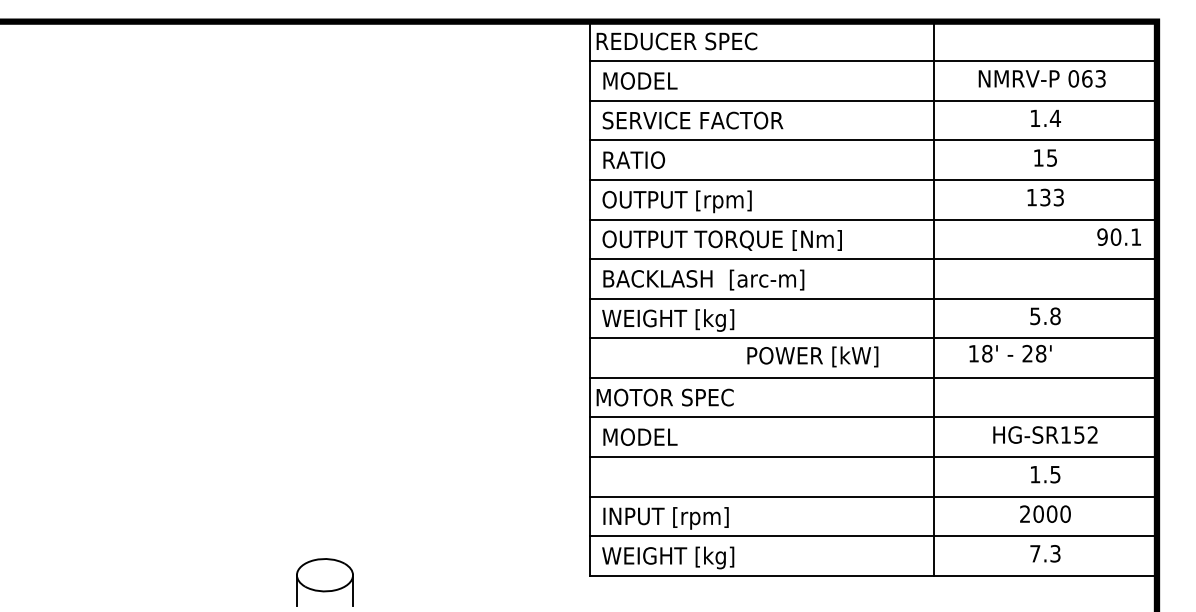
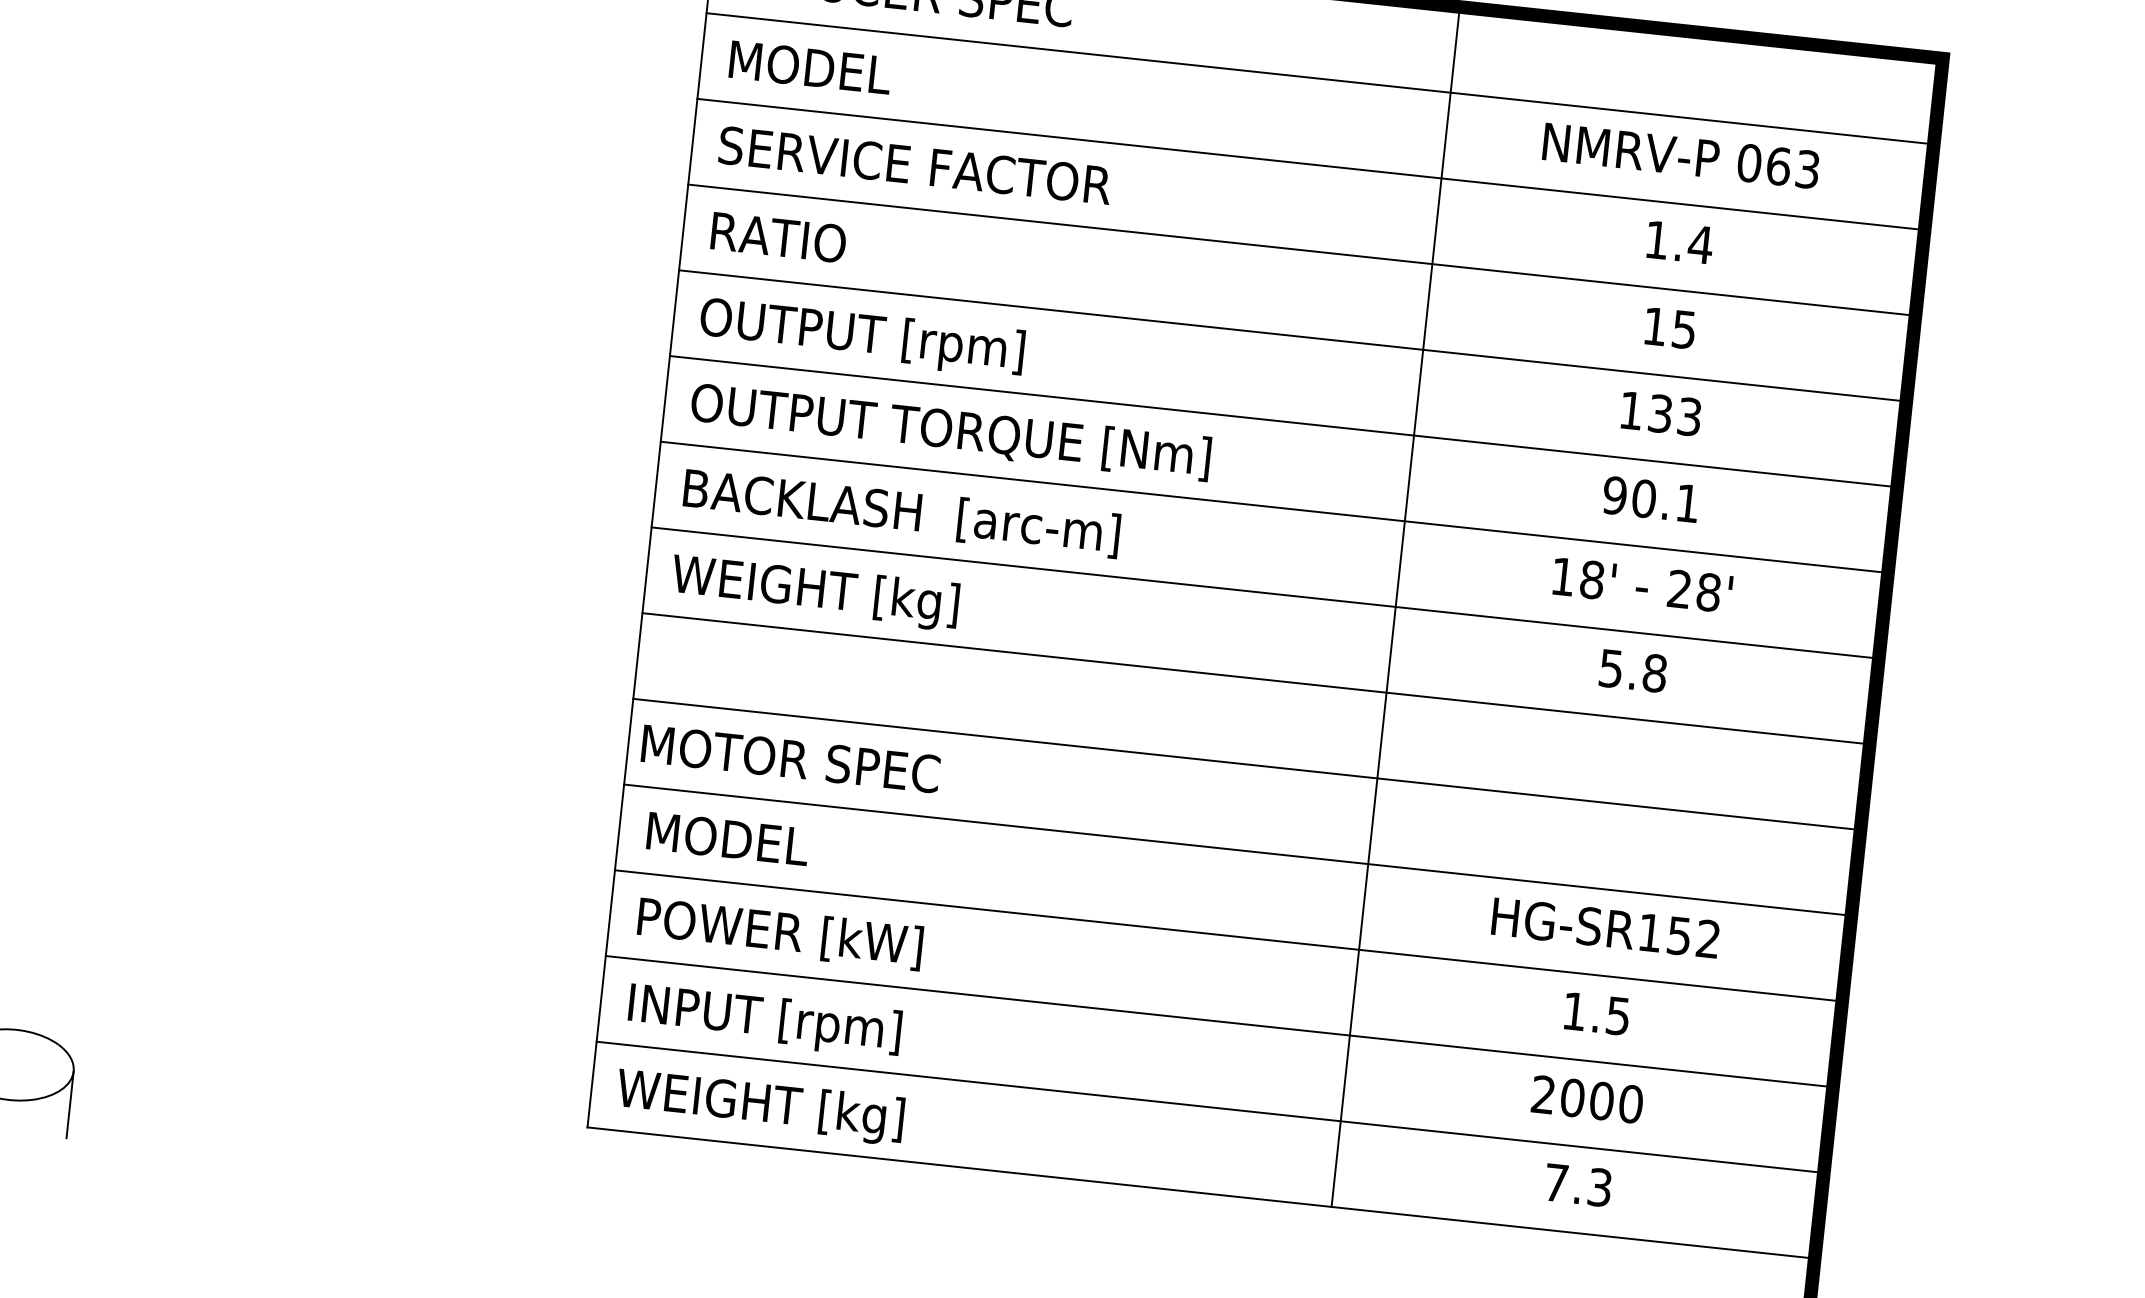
text: (1118, 236) -> (1649, 497), moved
text: (1010, 353) -> (1642, 584), moved
text: (812, 356) -> (779, 932), moved

